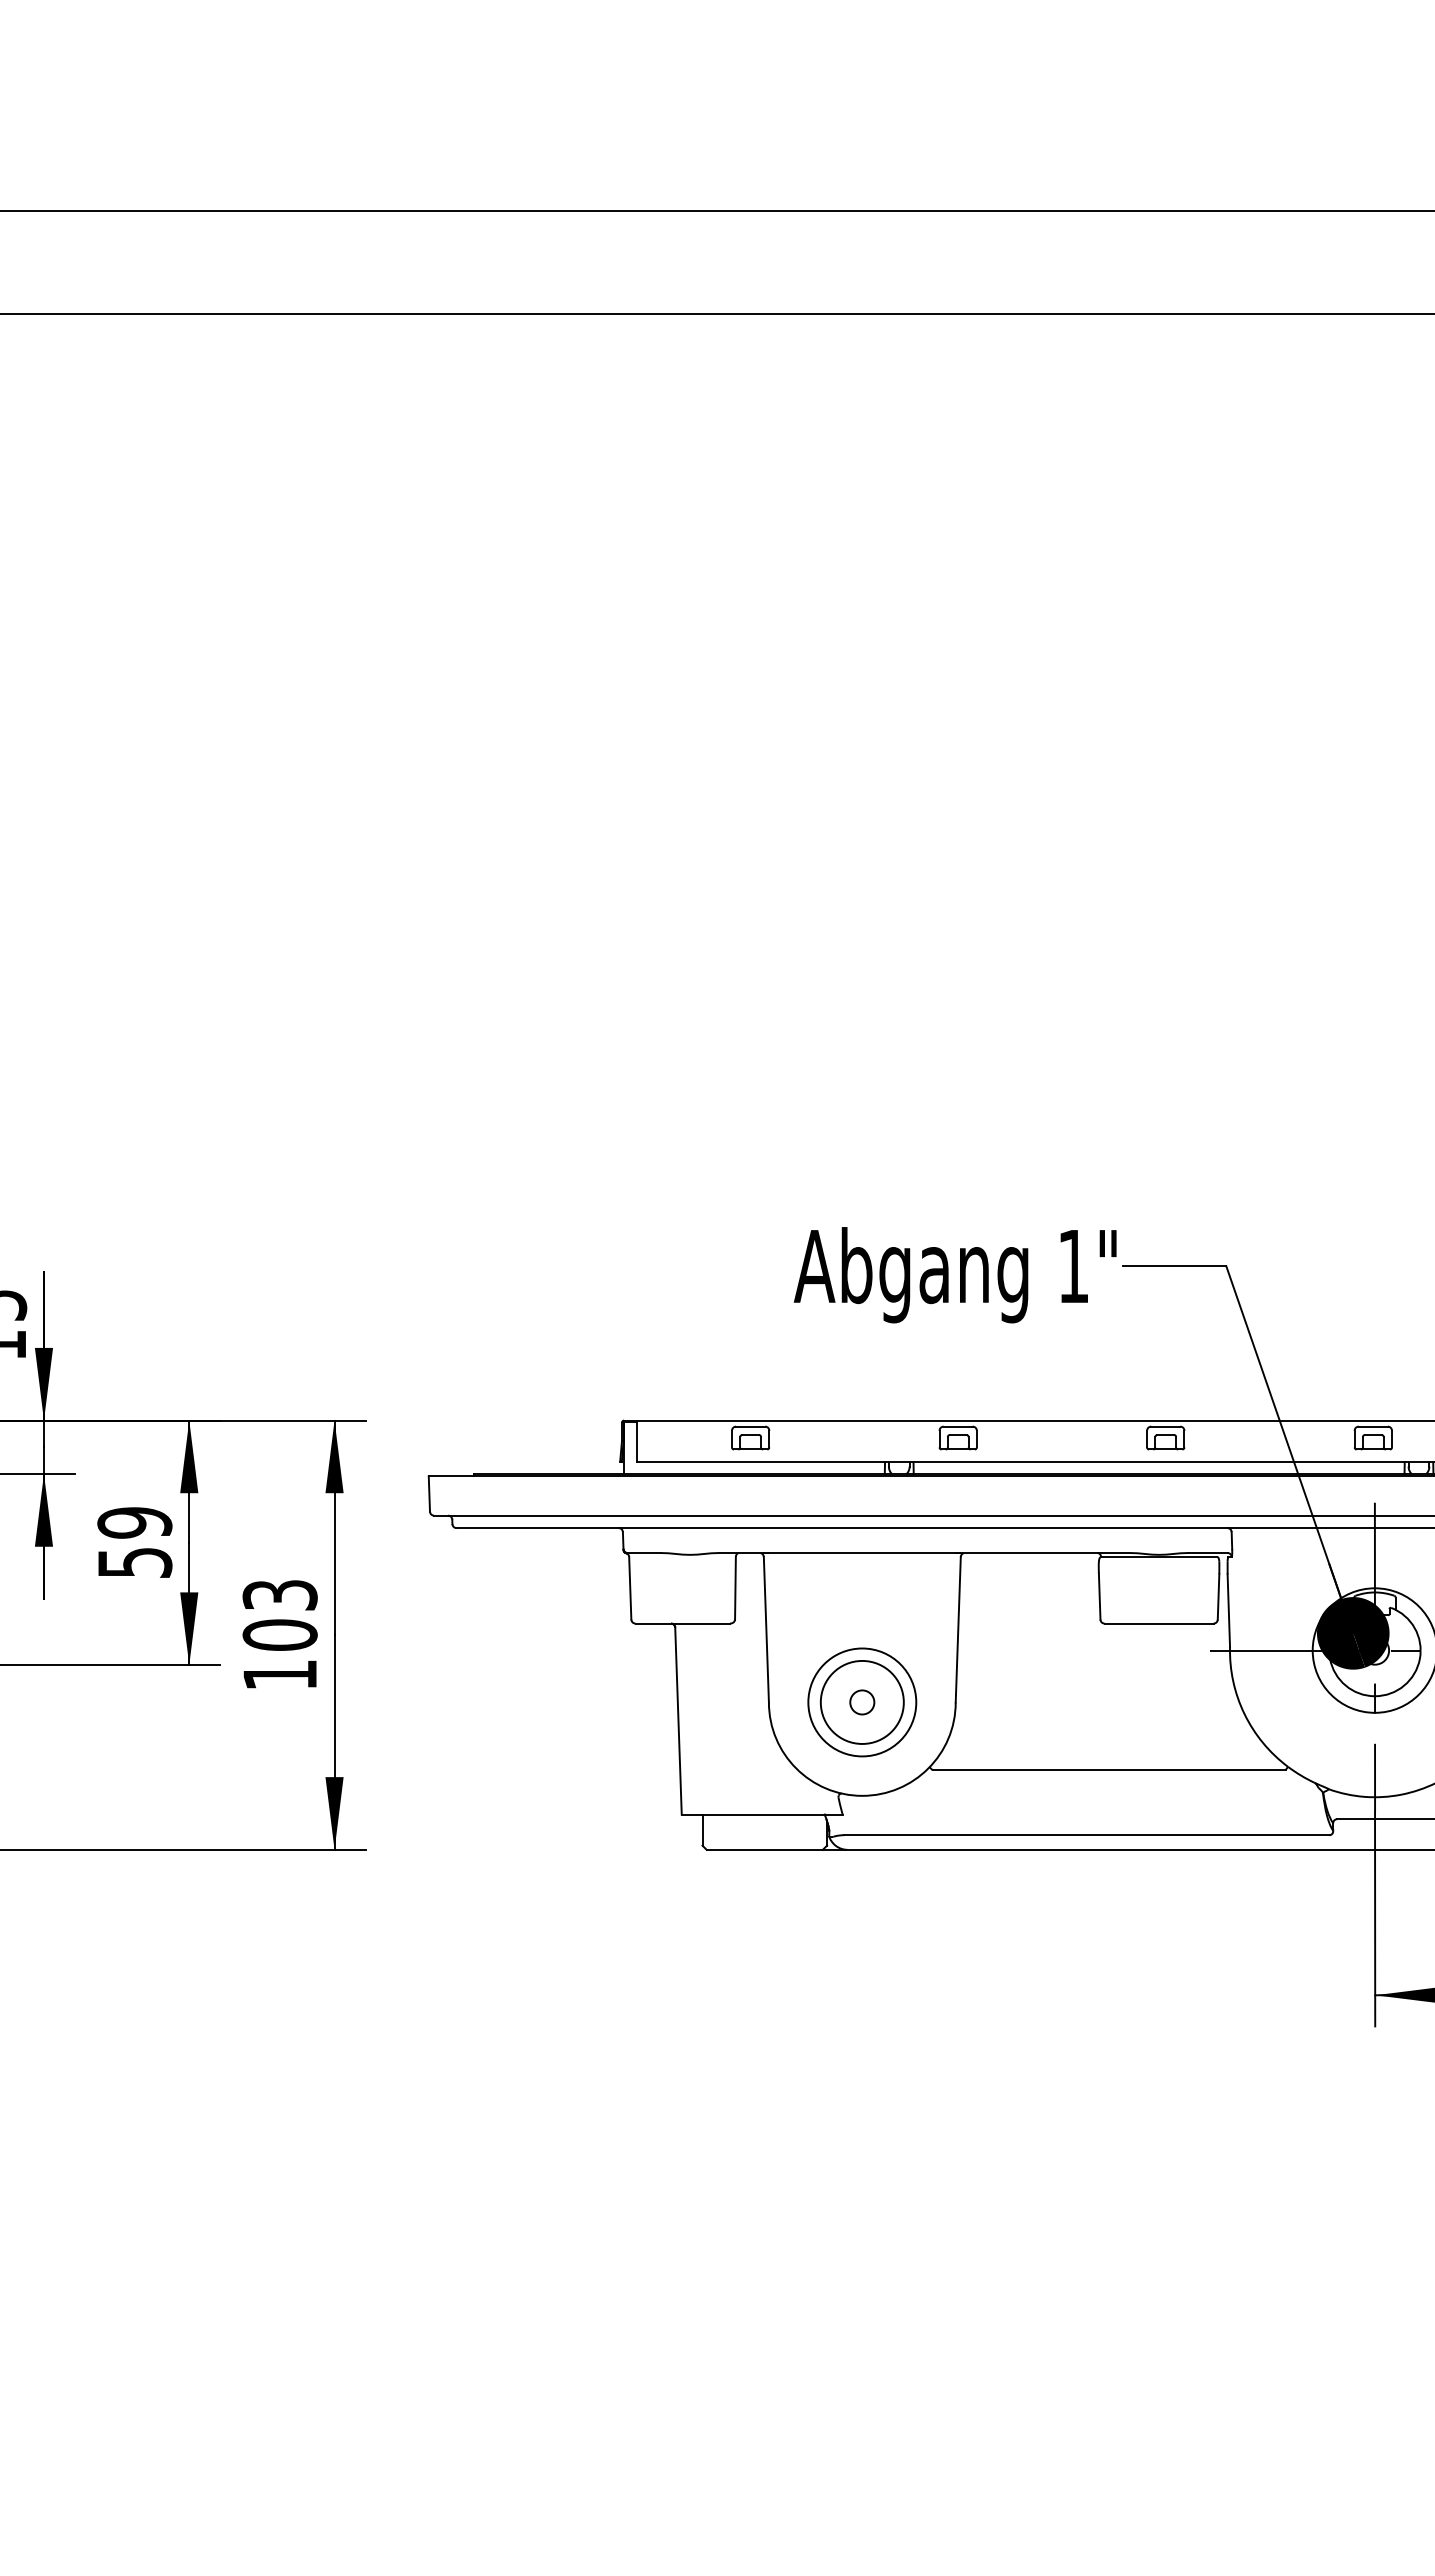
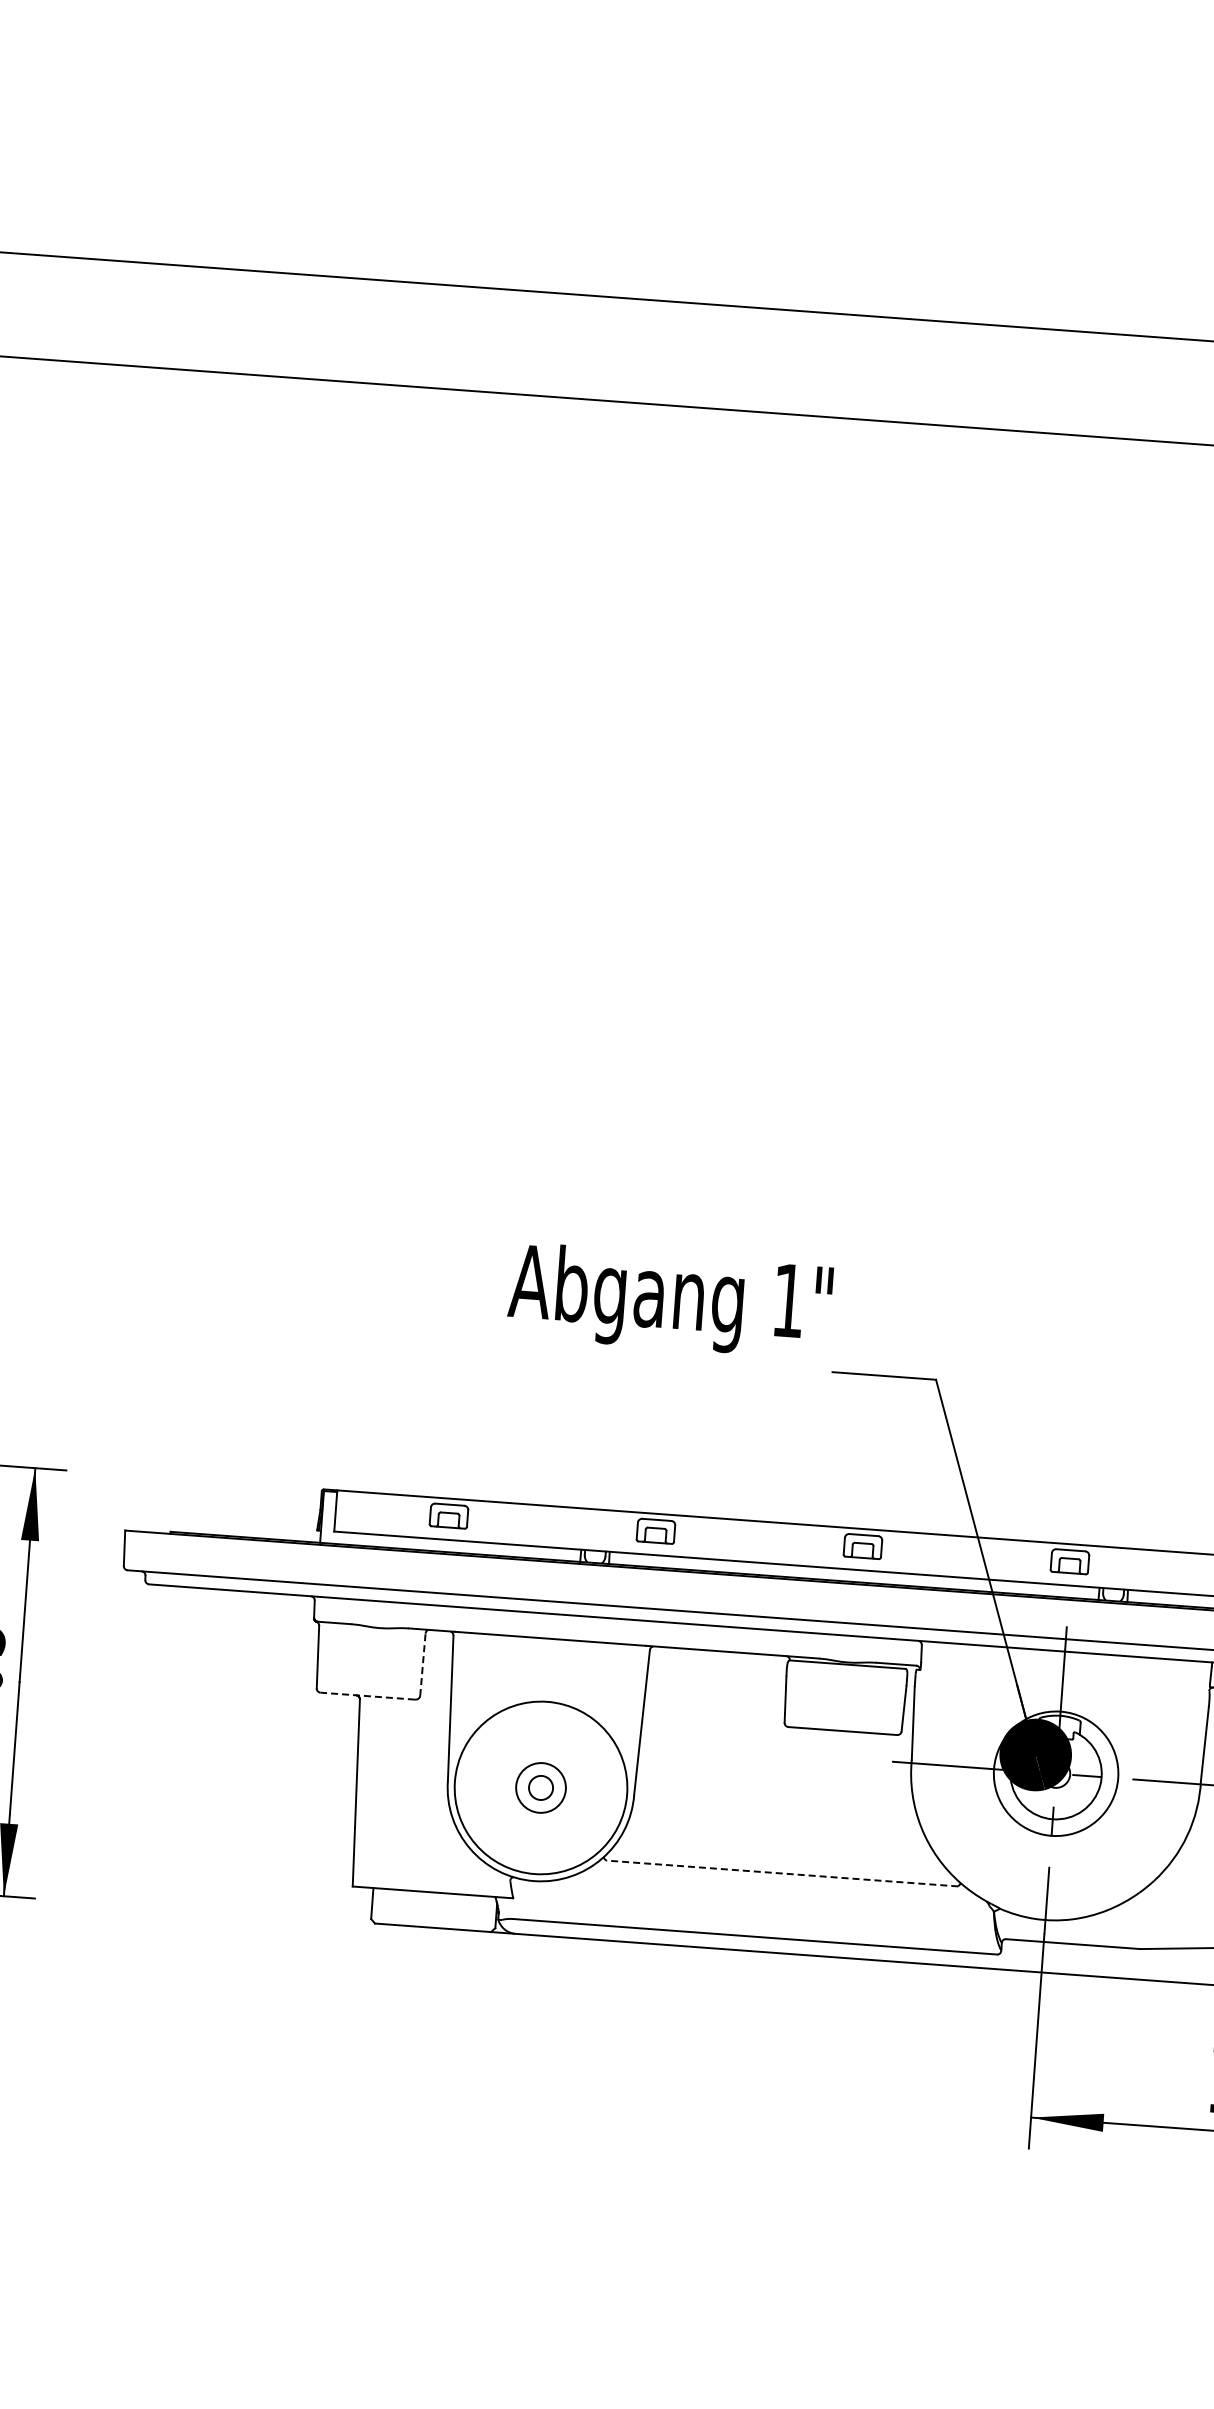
text: (954, 1275) -> (669, 1301), moved
line: (735, 1587) -> (422, 1664), solid -> dashed
line: (682, 1623) -> (367, 1696), solid -> dashed
circle: (861, 1701) -> (540, 1786), size x0.6
circle: (862, 1702) -> (541, 1788), size x1.6
line: (1109, 1770) -> (782, 1873), solid -> dashed

